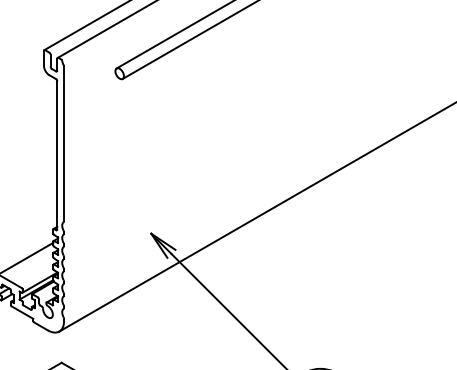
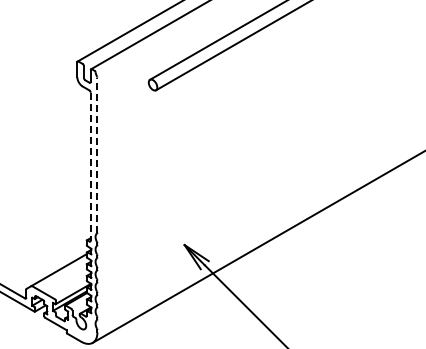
line: (64, 143) -> (97, 154), solid -> dashed
line: (57, 155) -> (90, 166), solid -> dashed

